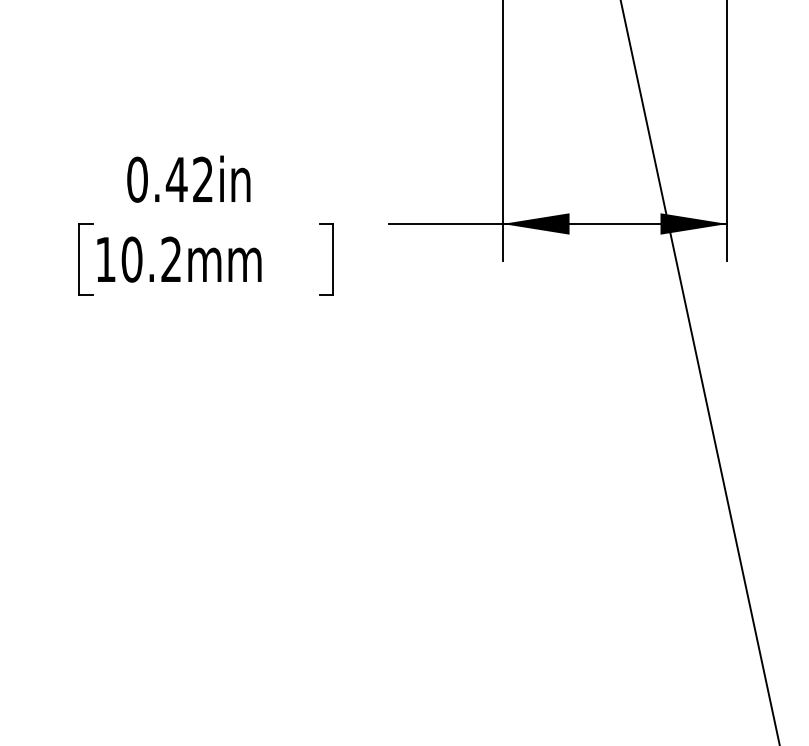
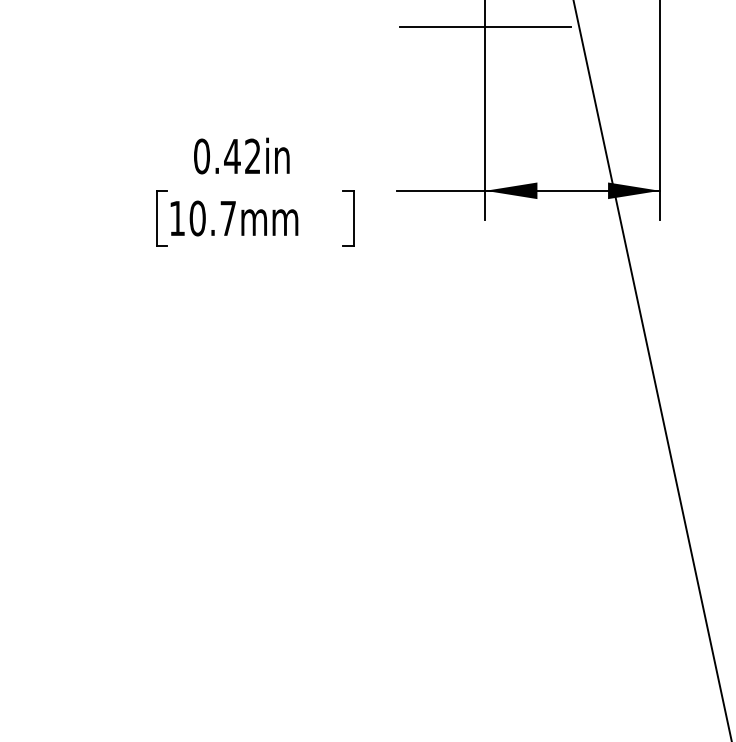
line: (502, 13) -> (485, 27), added
text: (170, 258) -> (227, 217), 10.2mm -> 10.7mm

